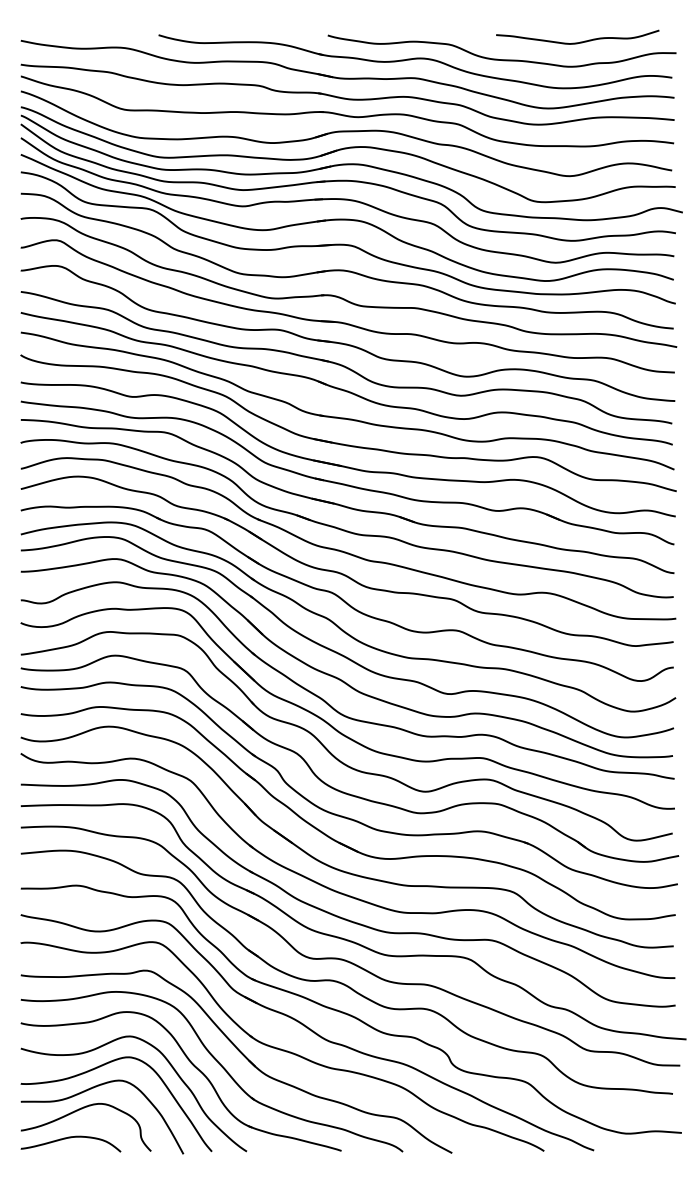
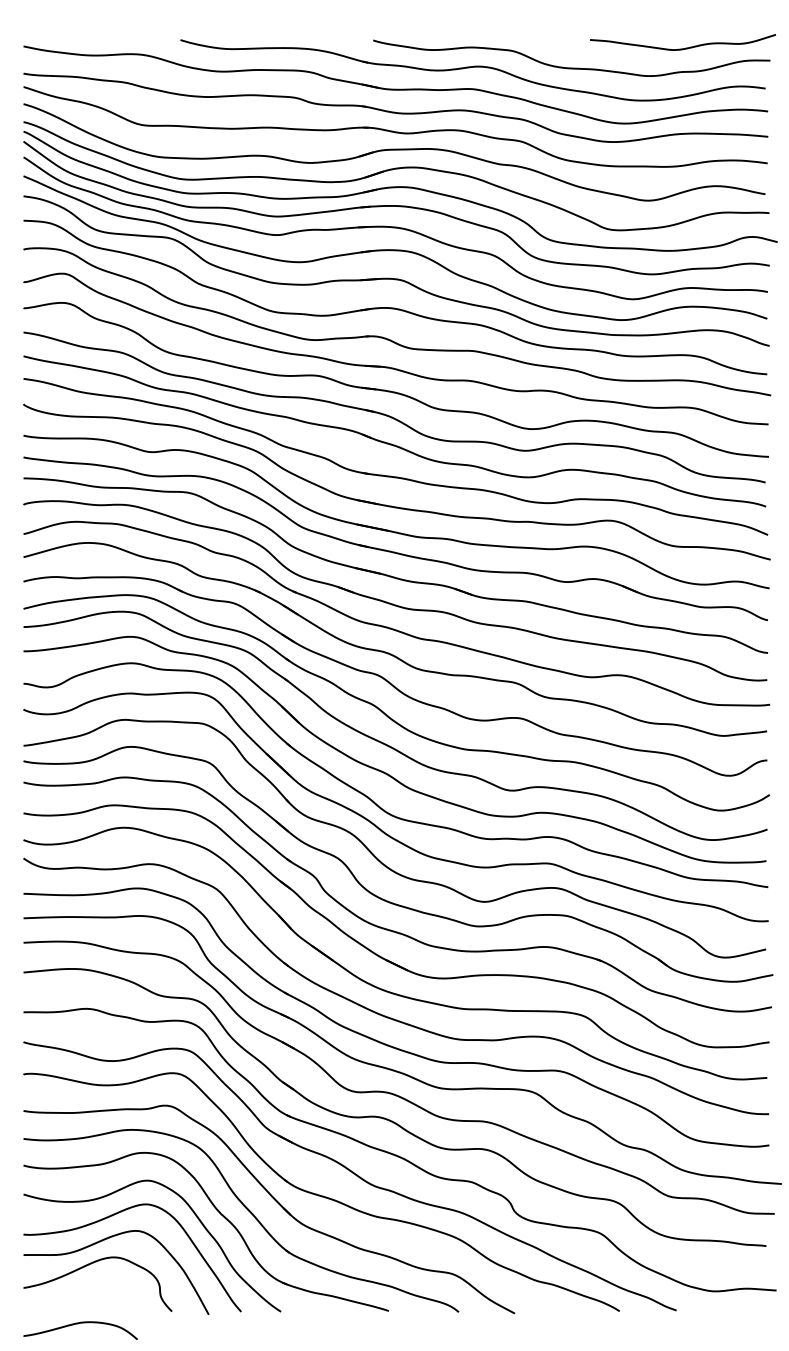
curve: (580, 41) -> (686, 47), moved
curve: (70, 1138) -> (80, 1324), moved

